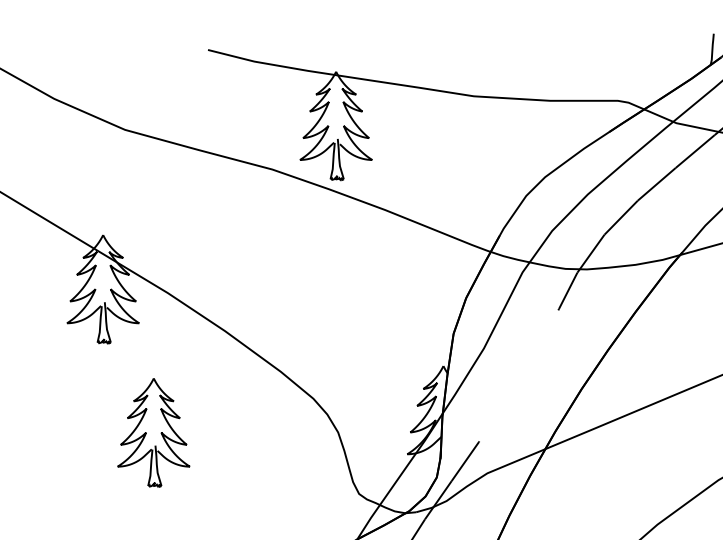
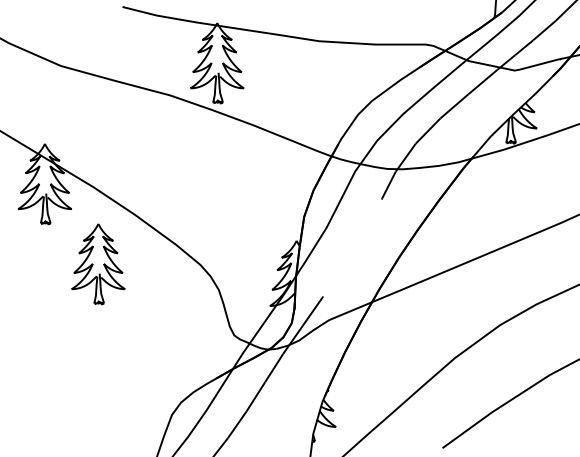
part: (153, 433) -> (98, 264), moved

